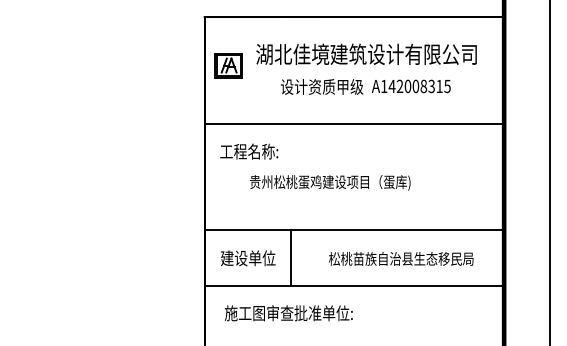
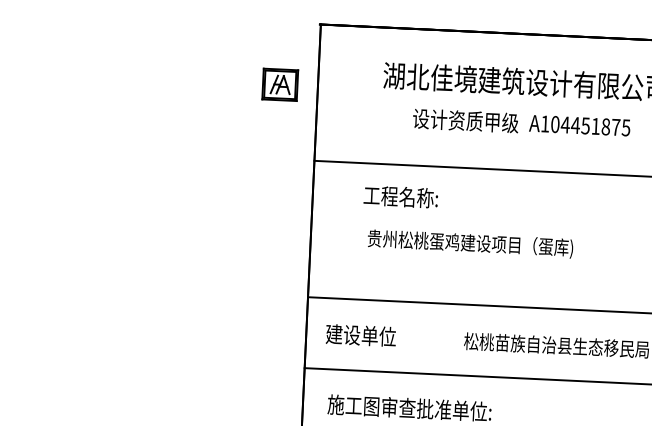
part: (228, 65) -> (279, 84), moved
text: (415, 86) -> (585, 125), A142008315 -> A104451875
text: (249, 151) -> (401, 196), moved
line: (291, 257) -> (416, 337), removed

